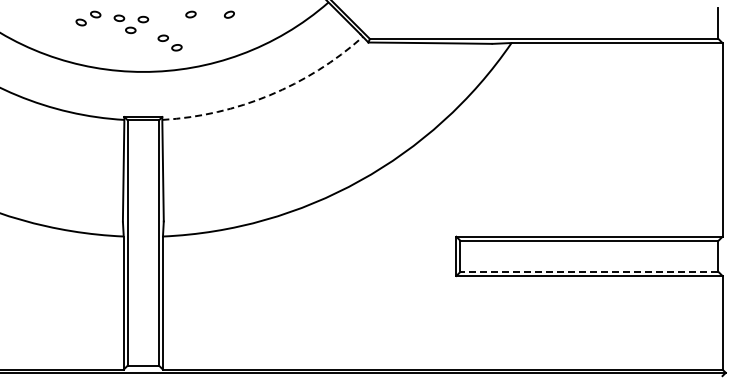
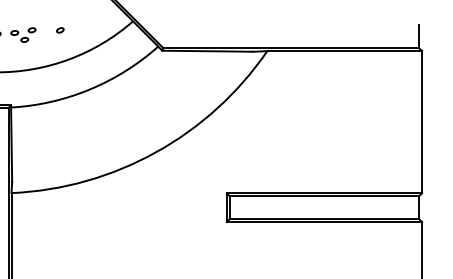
part: (169, 42) -> (19, 36), moved
arc: (269, 95) -> (89, 89), dashed -> solid
line: (589, 271) -> (324, 218), dashed -> solid

